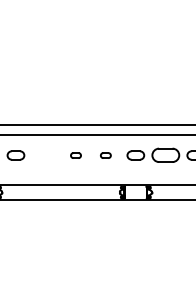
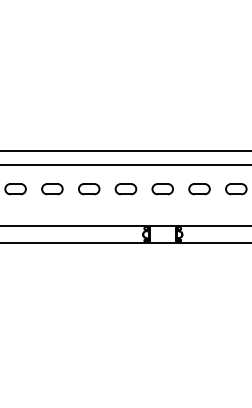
part: (46, 155) -> (52, 189), added
part: (76, 155) -> (89, 189), size x1.67
part: (105, 155) -> (125, 189), size x1.67
part: (165, 155) -> (199, 189), size x0.62

